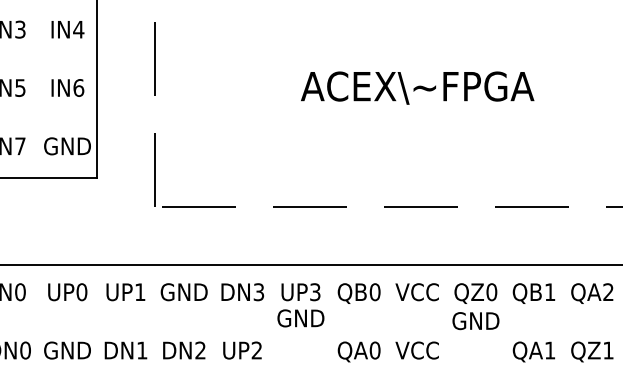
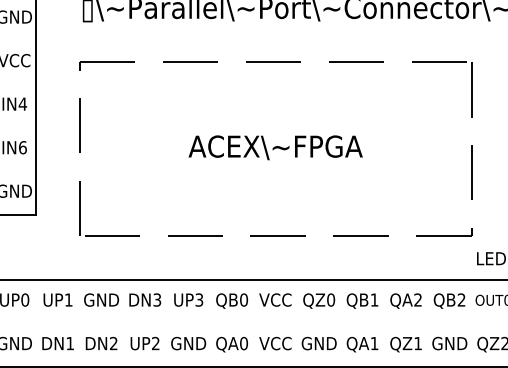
text: (300, 318) -> (188, 343), moved
text: (474, 320) -> (318, 343), moved

